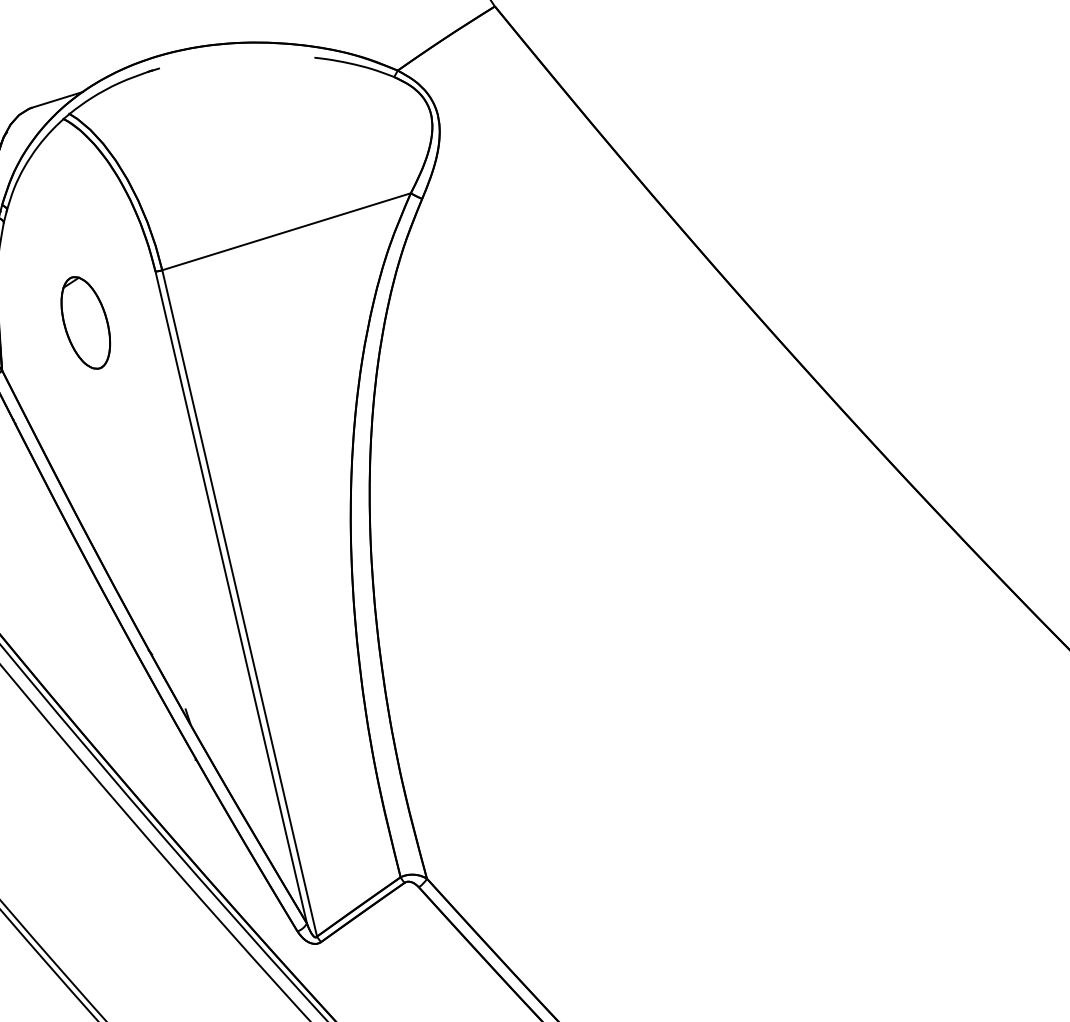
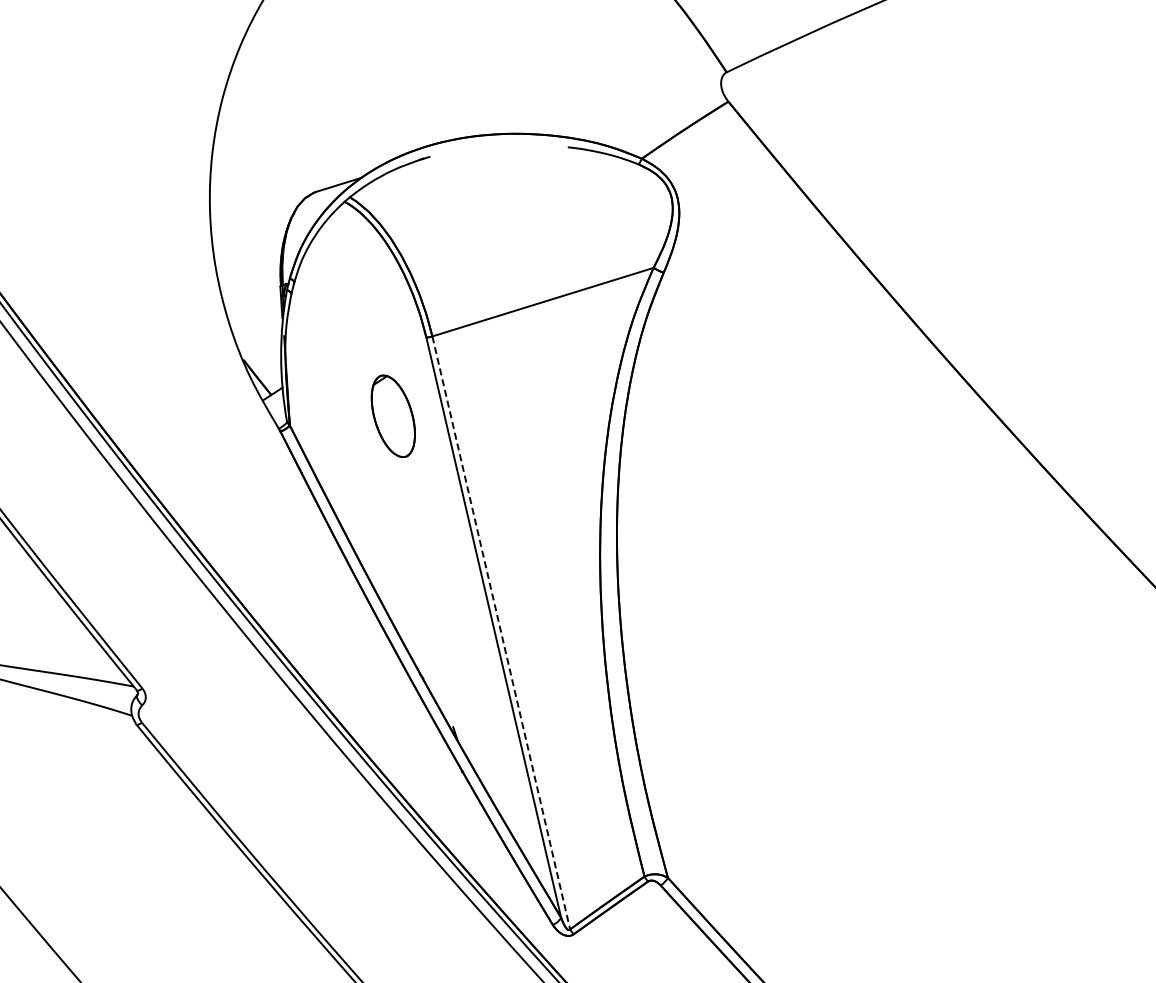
part: (84, 322) -> (392, 415), moved
line: (239, 604) -> (501, 633), solid -> dashed

